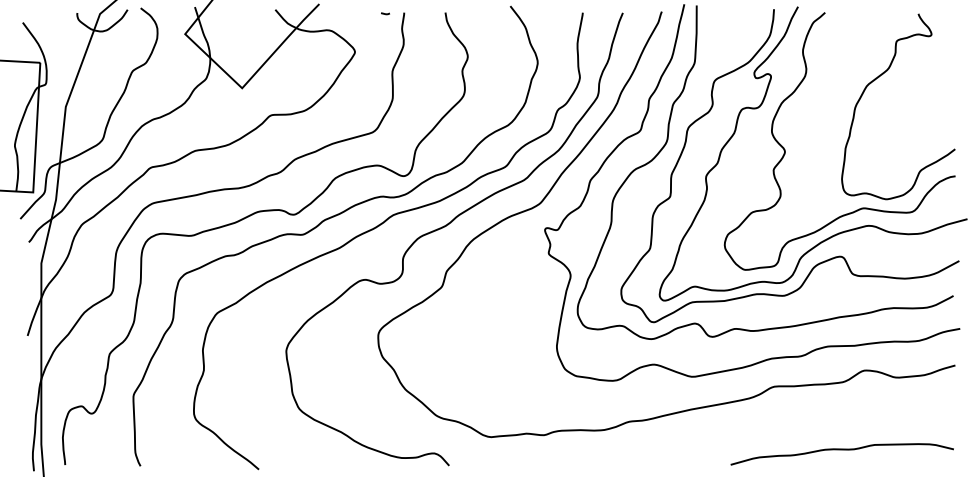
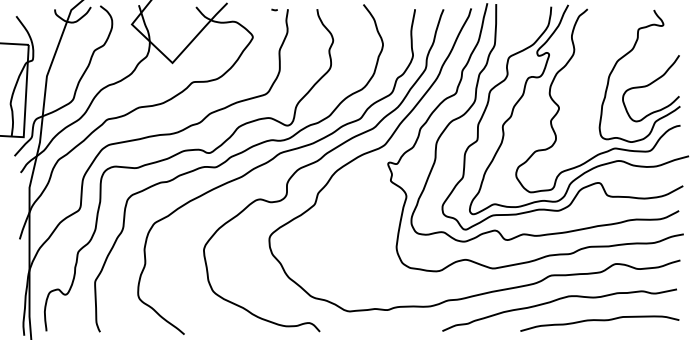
curve: (910, 120) -> (648, 85), added
curve: (780, 422) -> (555, 301), added

